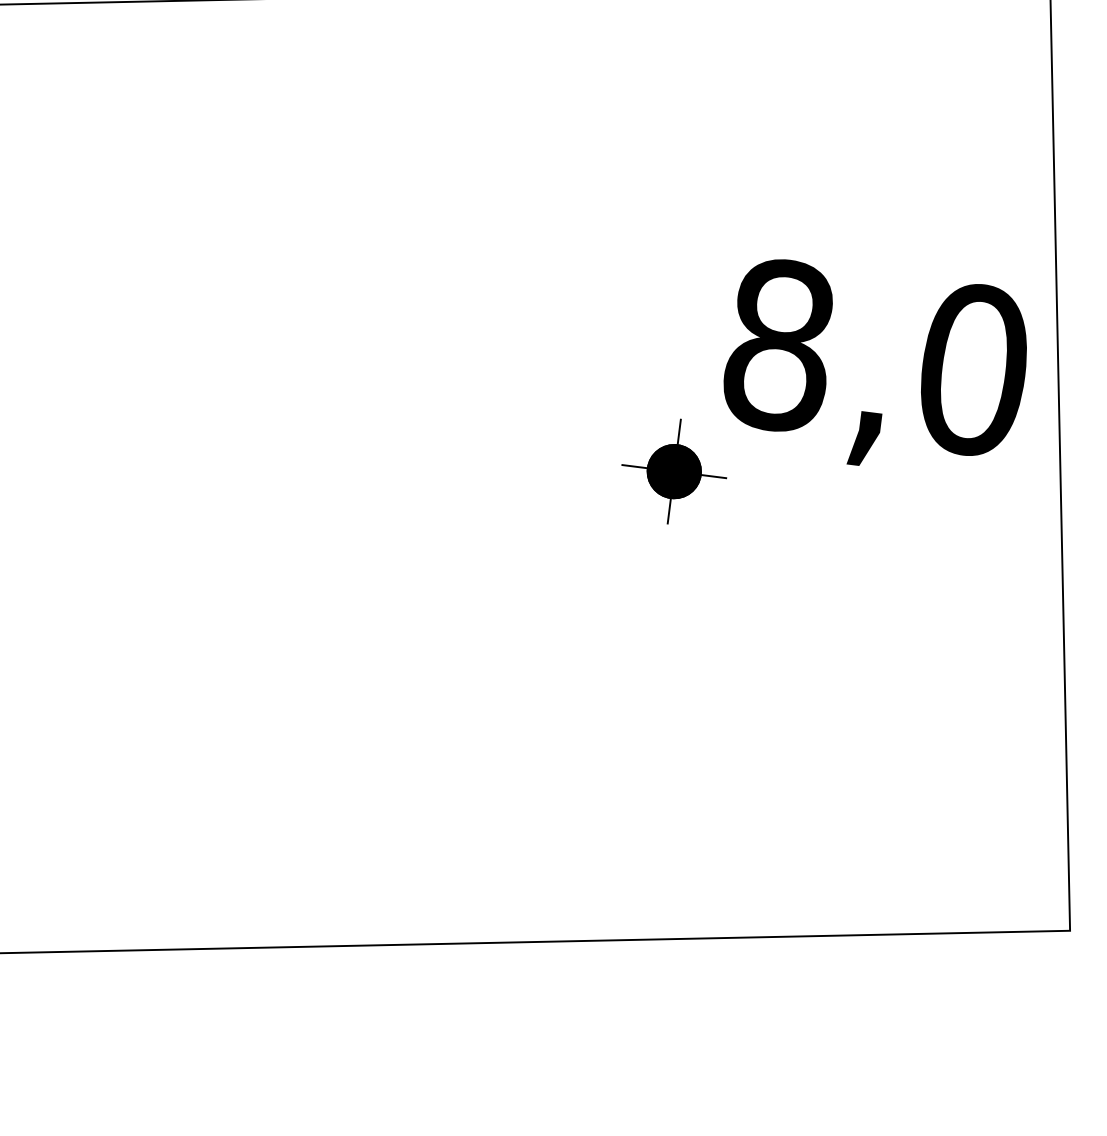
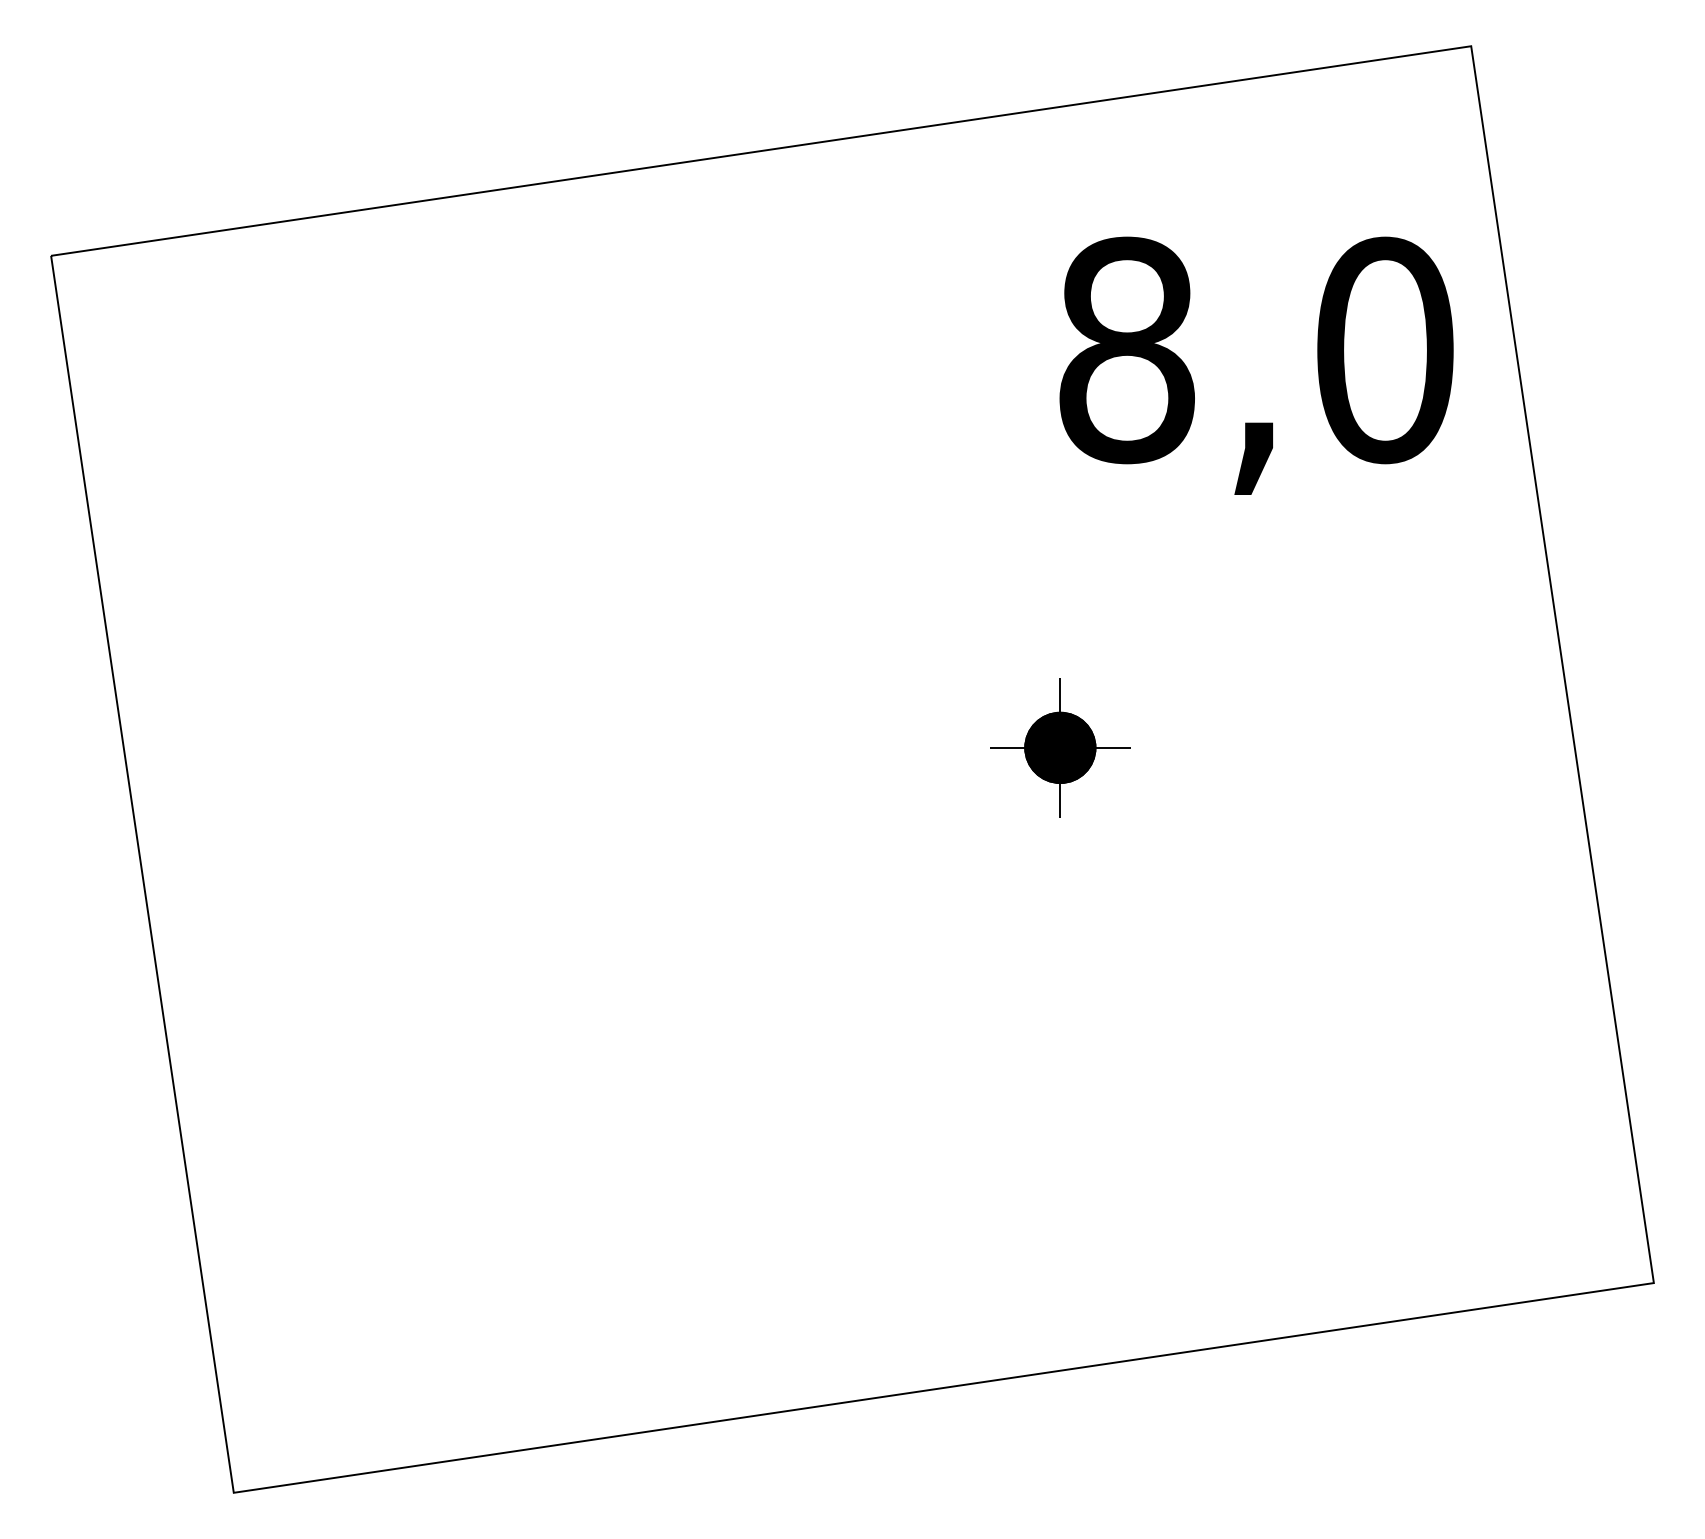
text: (875, 369) -> (1256, 365), moved

